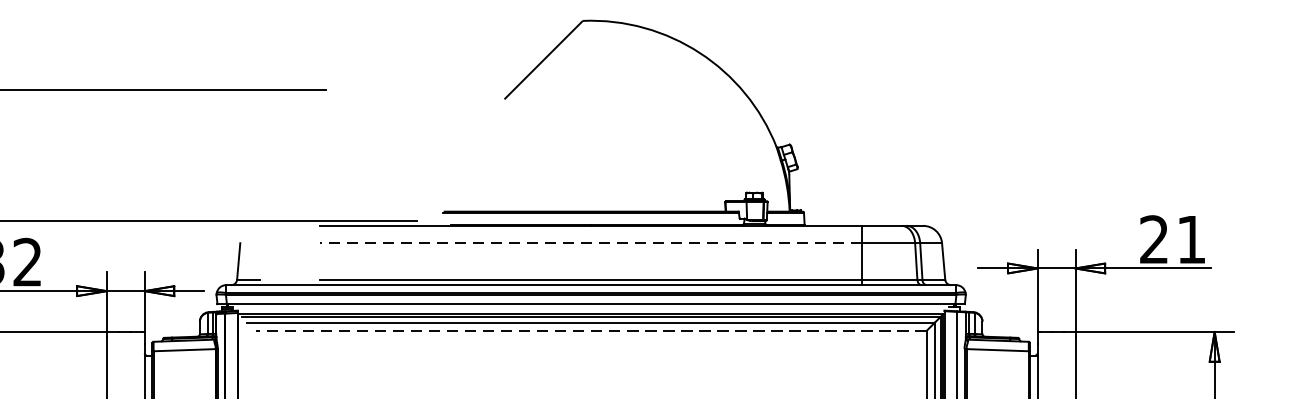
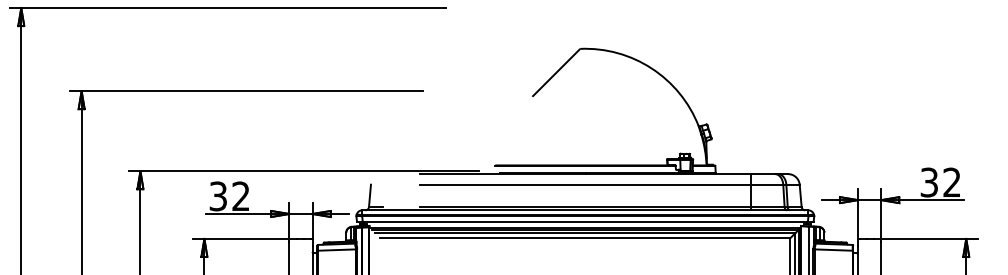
text: (1172, 239) -> (940, 182), 21 -> 32
line: (591, 242) -> (585, 184), dashed -> solid
line: (591, 331) -> (585, 238), dashed -> solid

